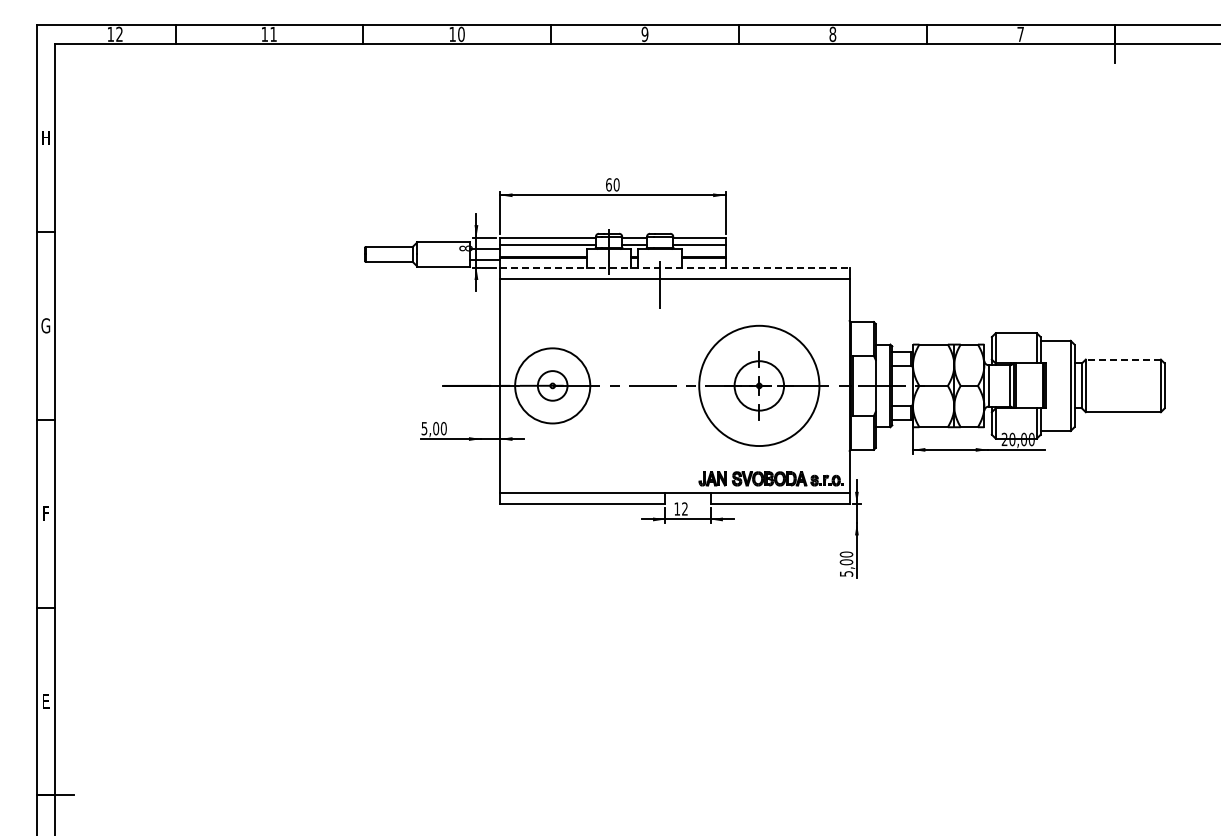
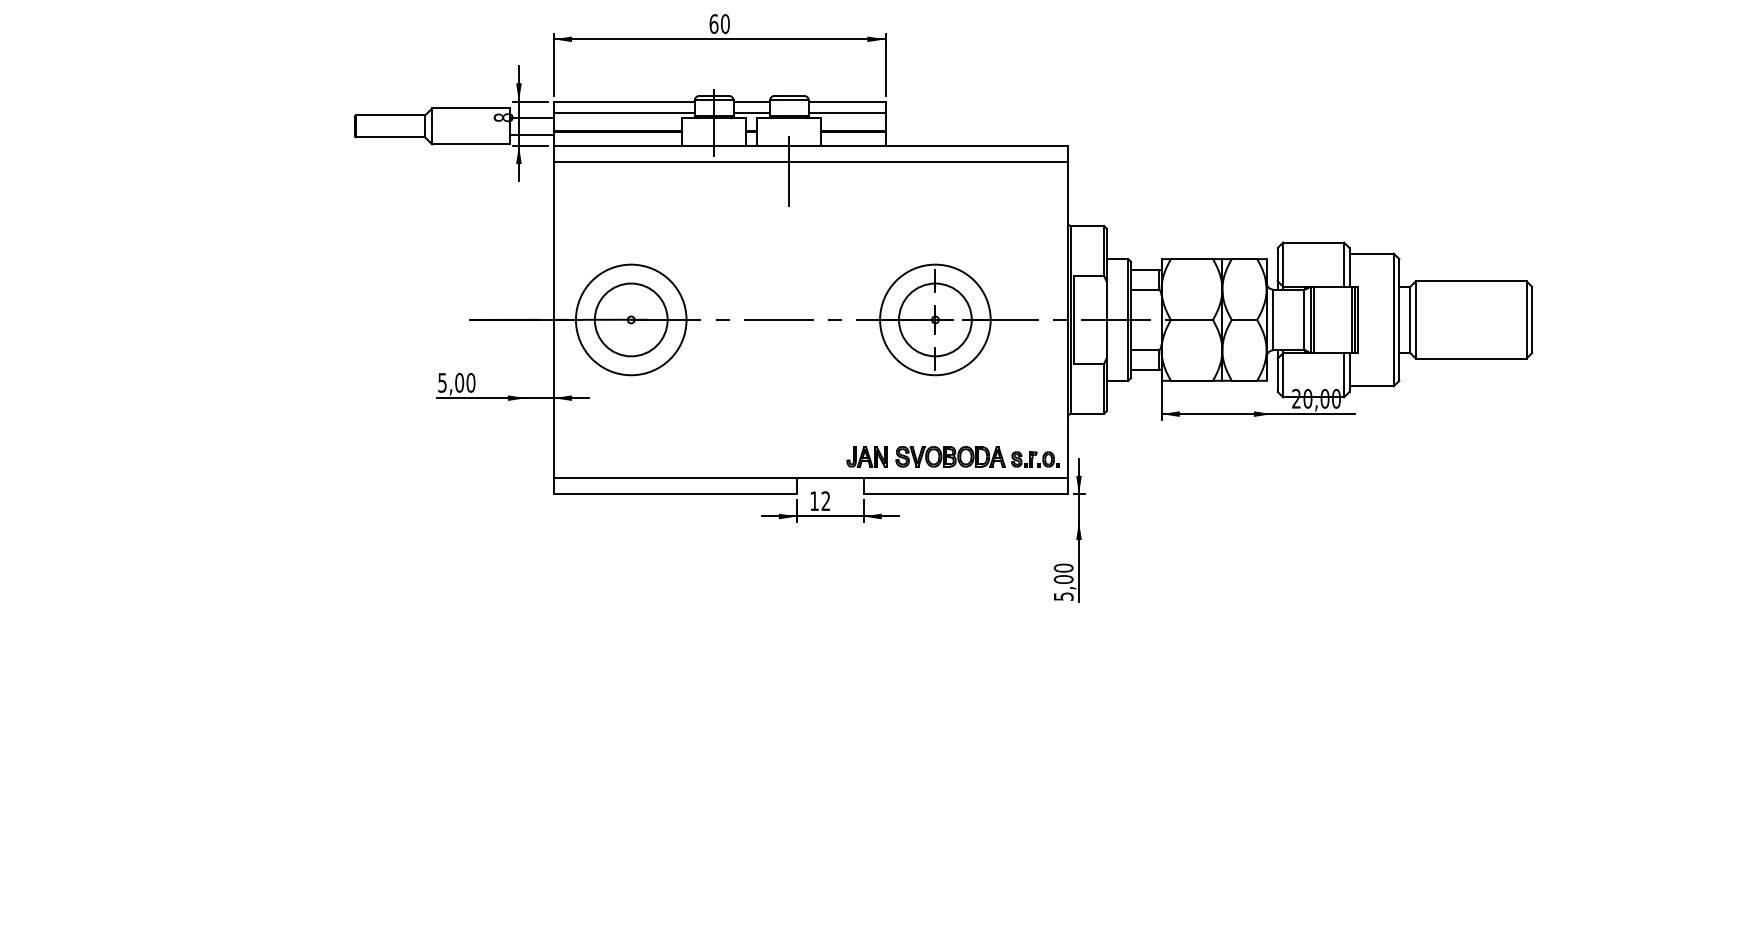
line: (674, 267) -> (810, 145), dashed -> solid
line: (1123, 359) -> (1471, 281), dashed -> solid
circle: (552, 385) -> (630, 319), size x1.67
circle: (758, 385) -> (934, 319), size x0.62

